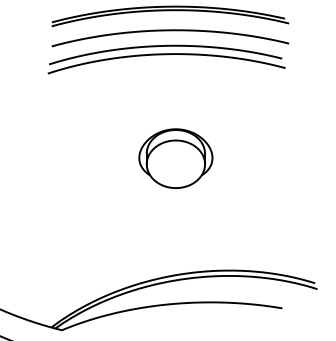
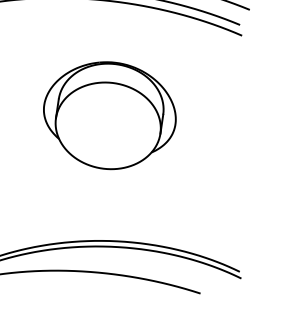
part: (175, 158) -> (109, 115), size x1.67

